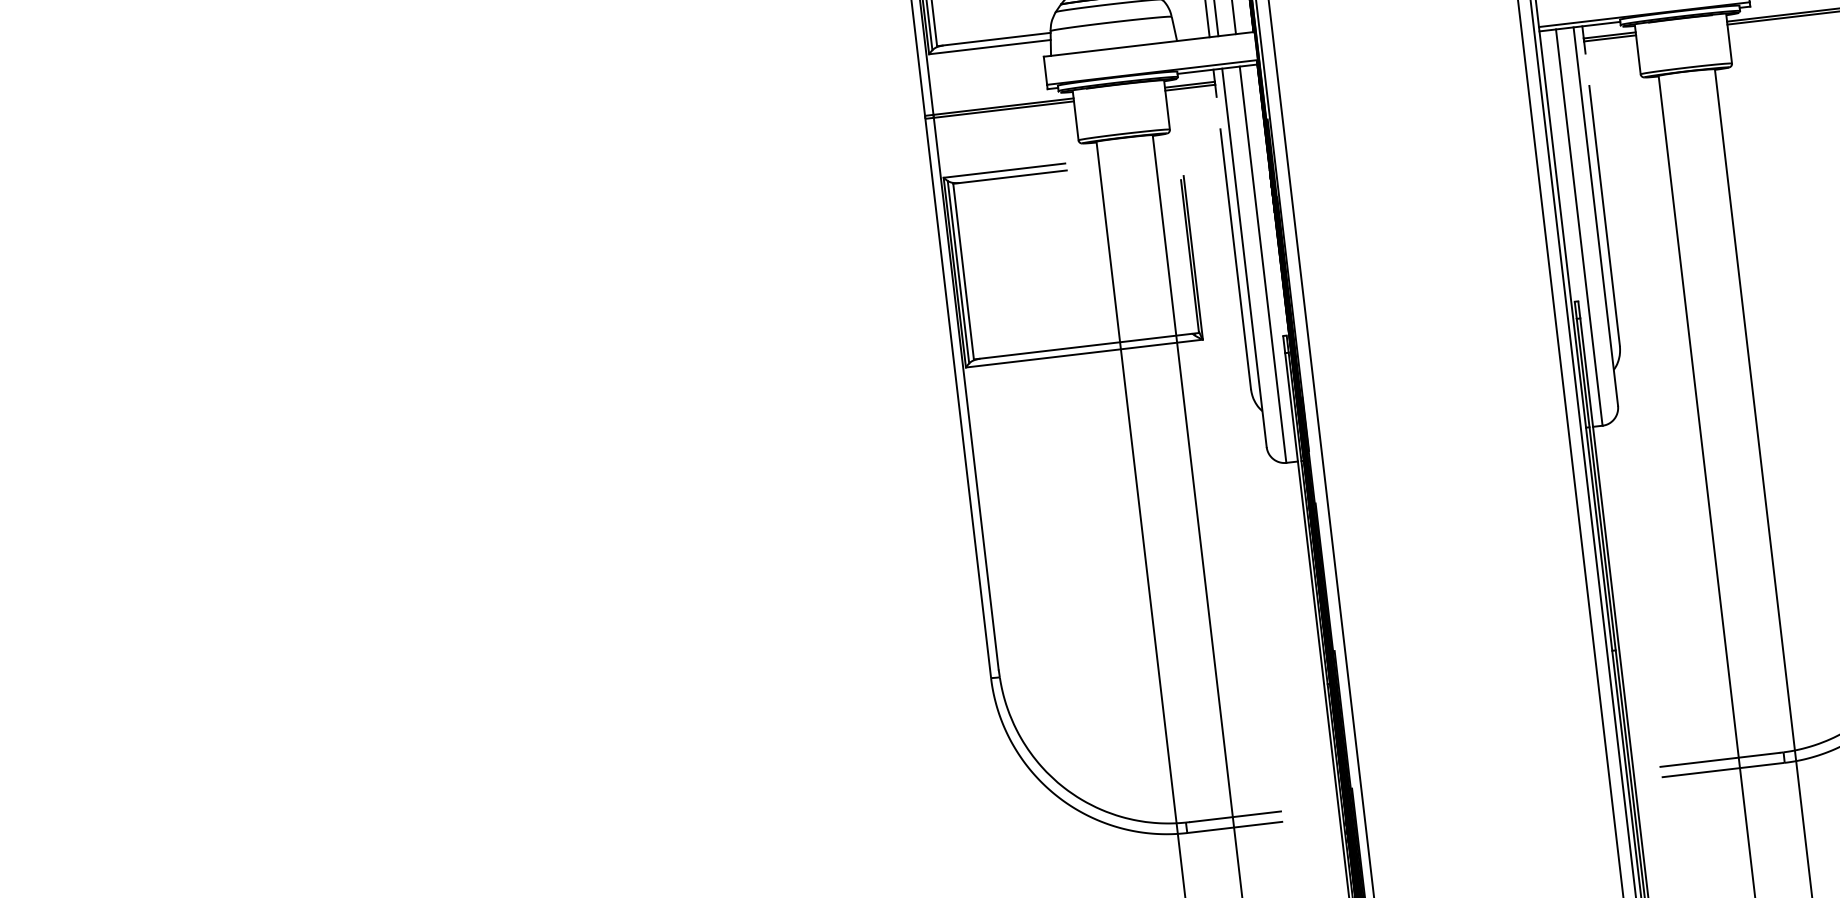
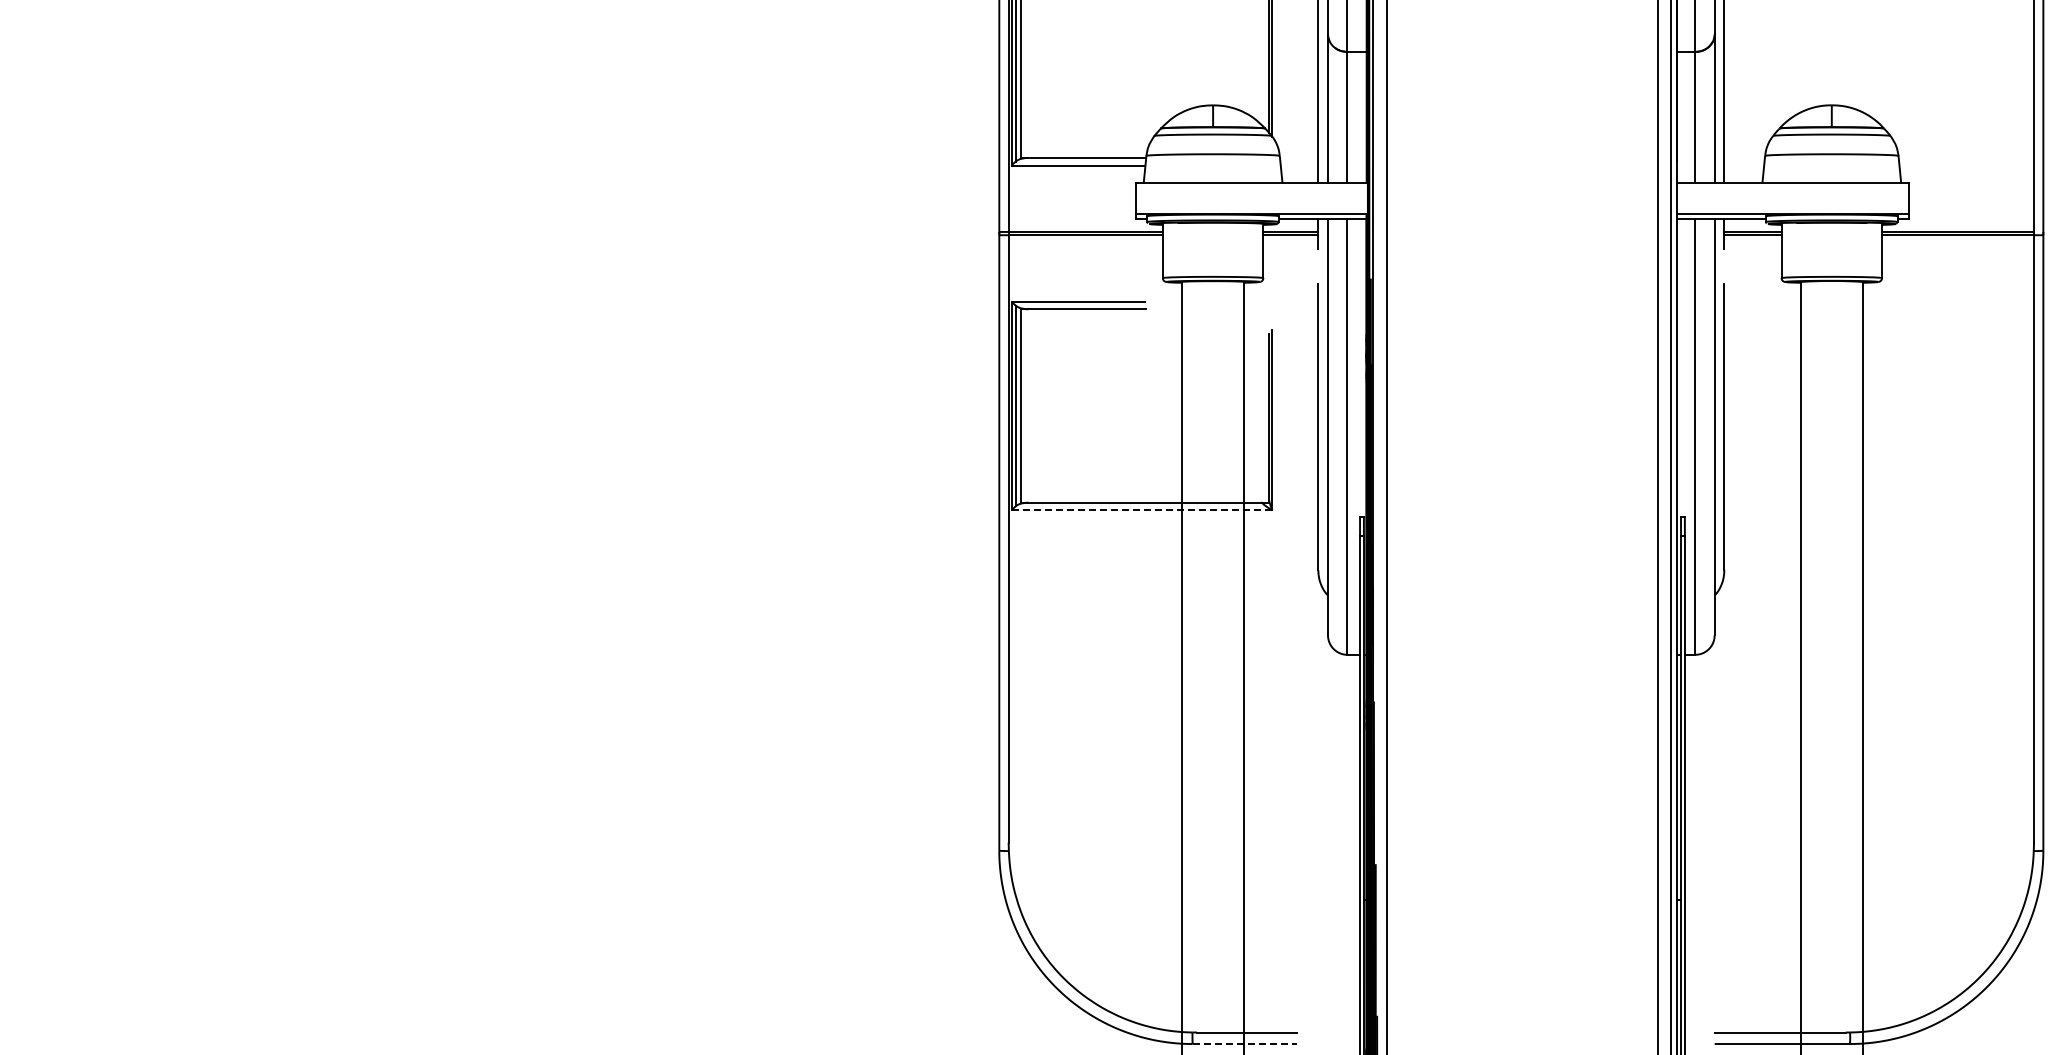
line: (1084, 353) -> (1142, 510), solid -> dashed
line: (1235, 827) -> (1245, 1044), solid -> dashed

